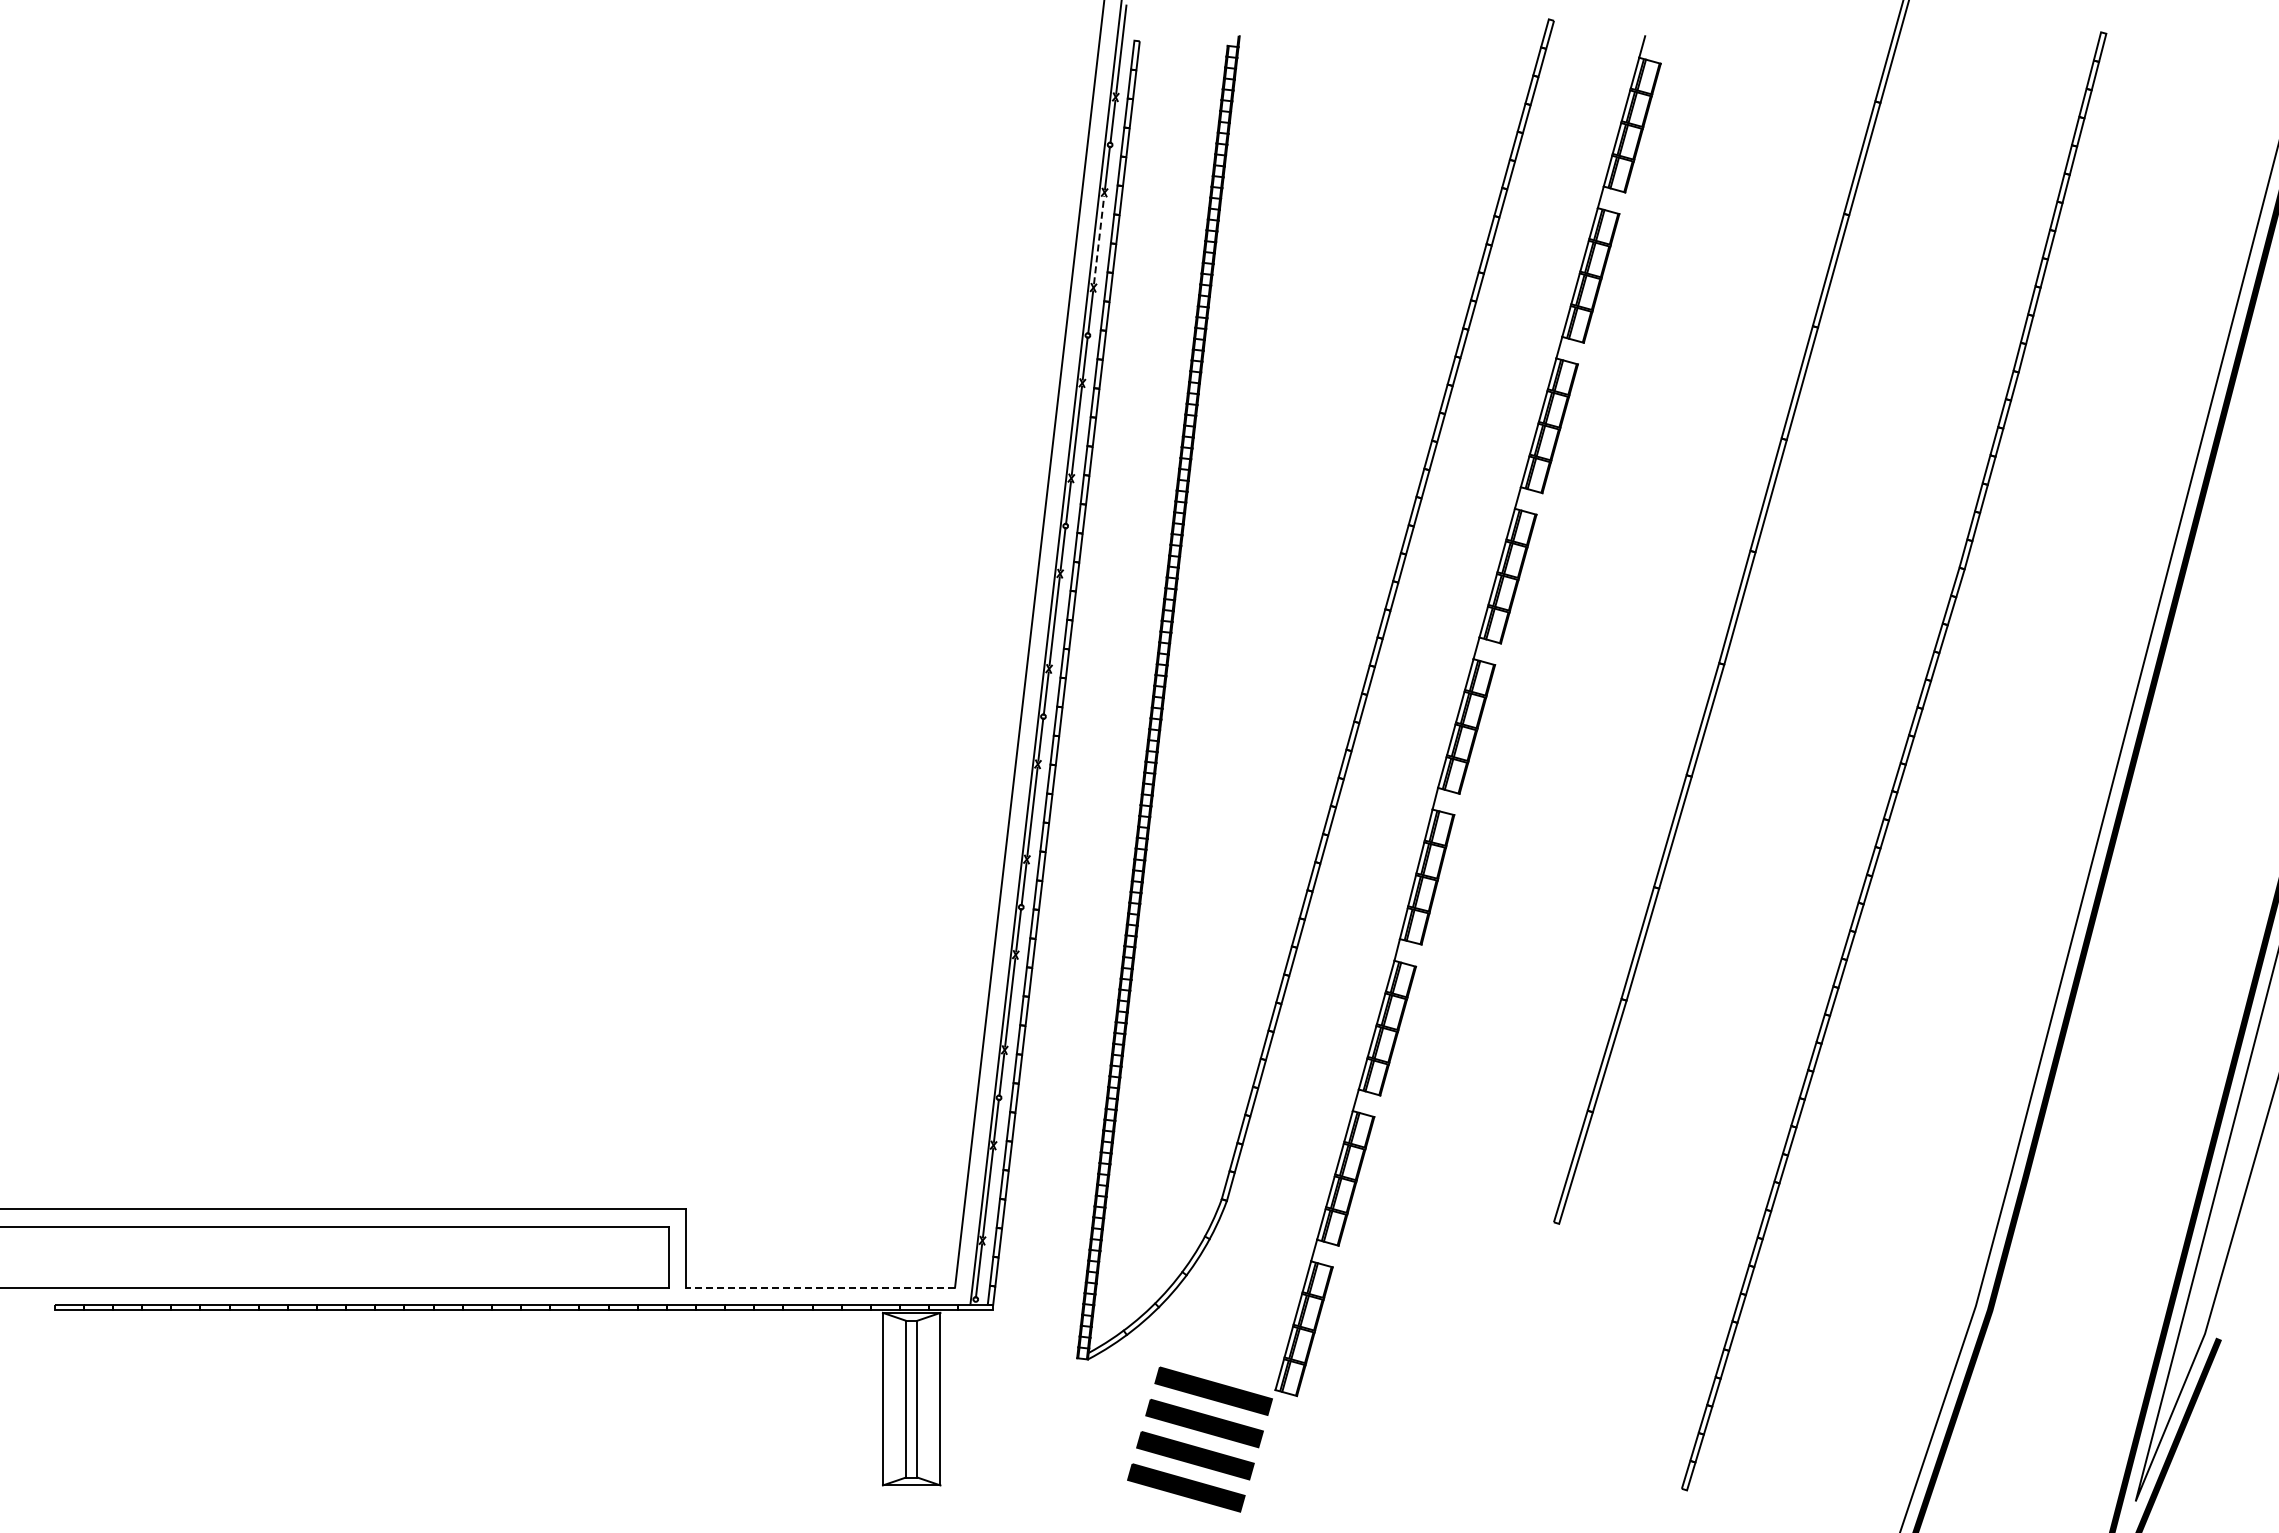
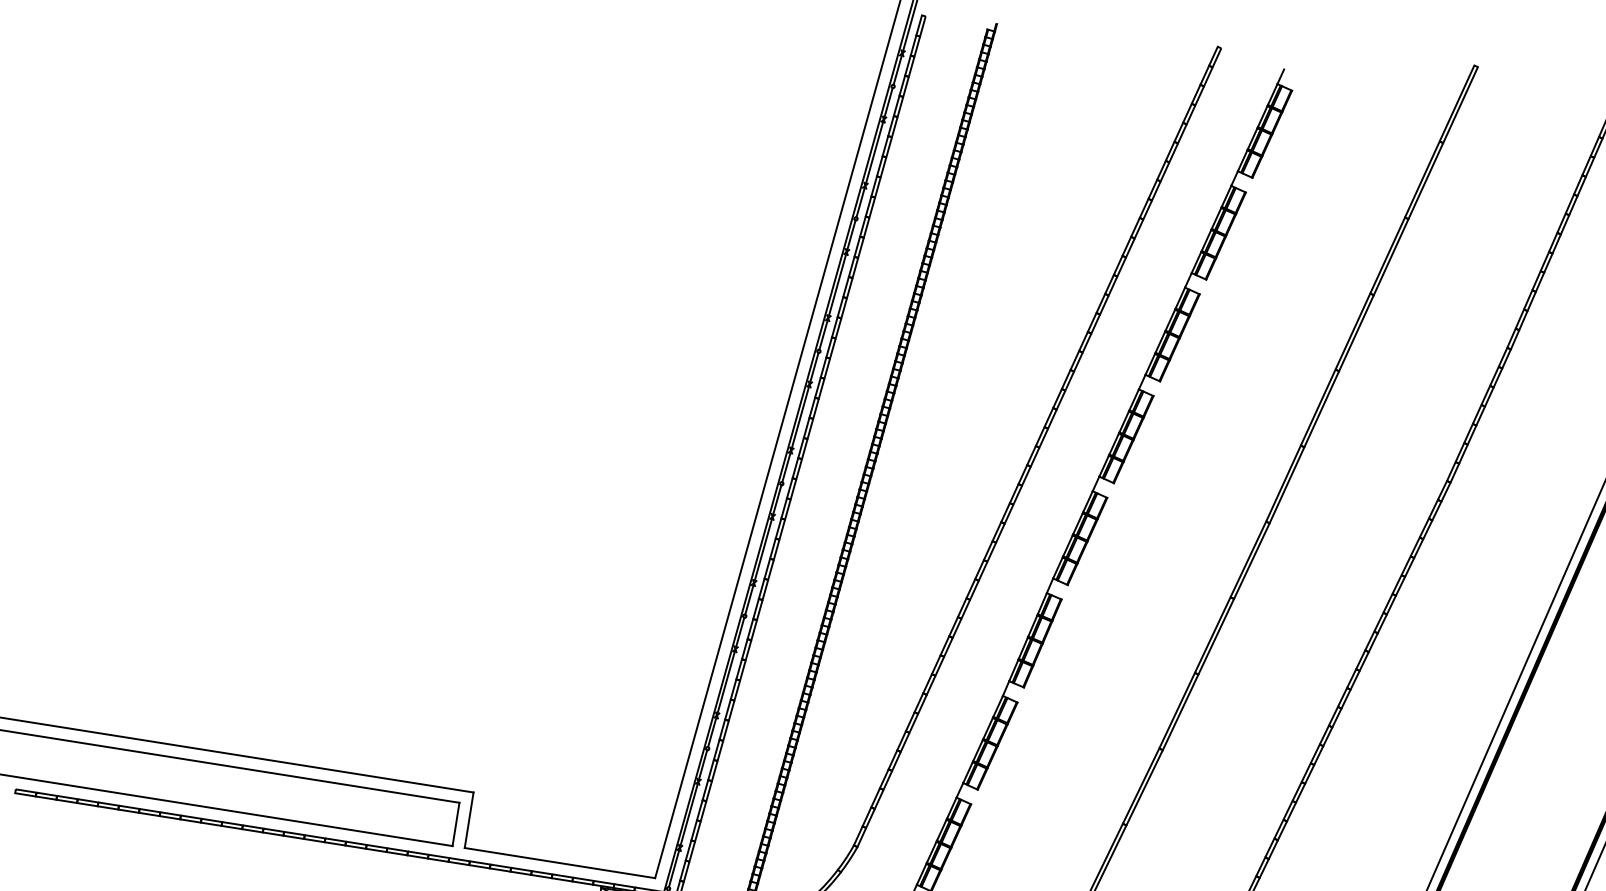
line: (1099, 239) -> (874, 152), dashed -> solid
line: (820, 1287) -> (559, 862), dashed -> solid

